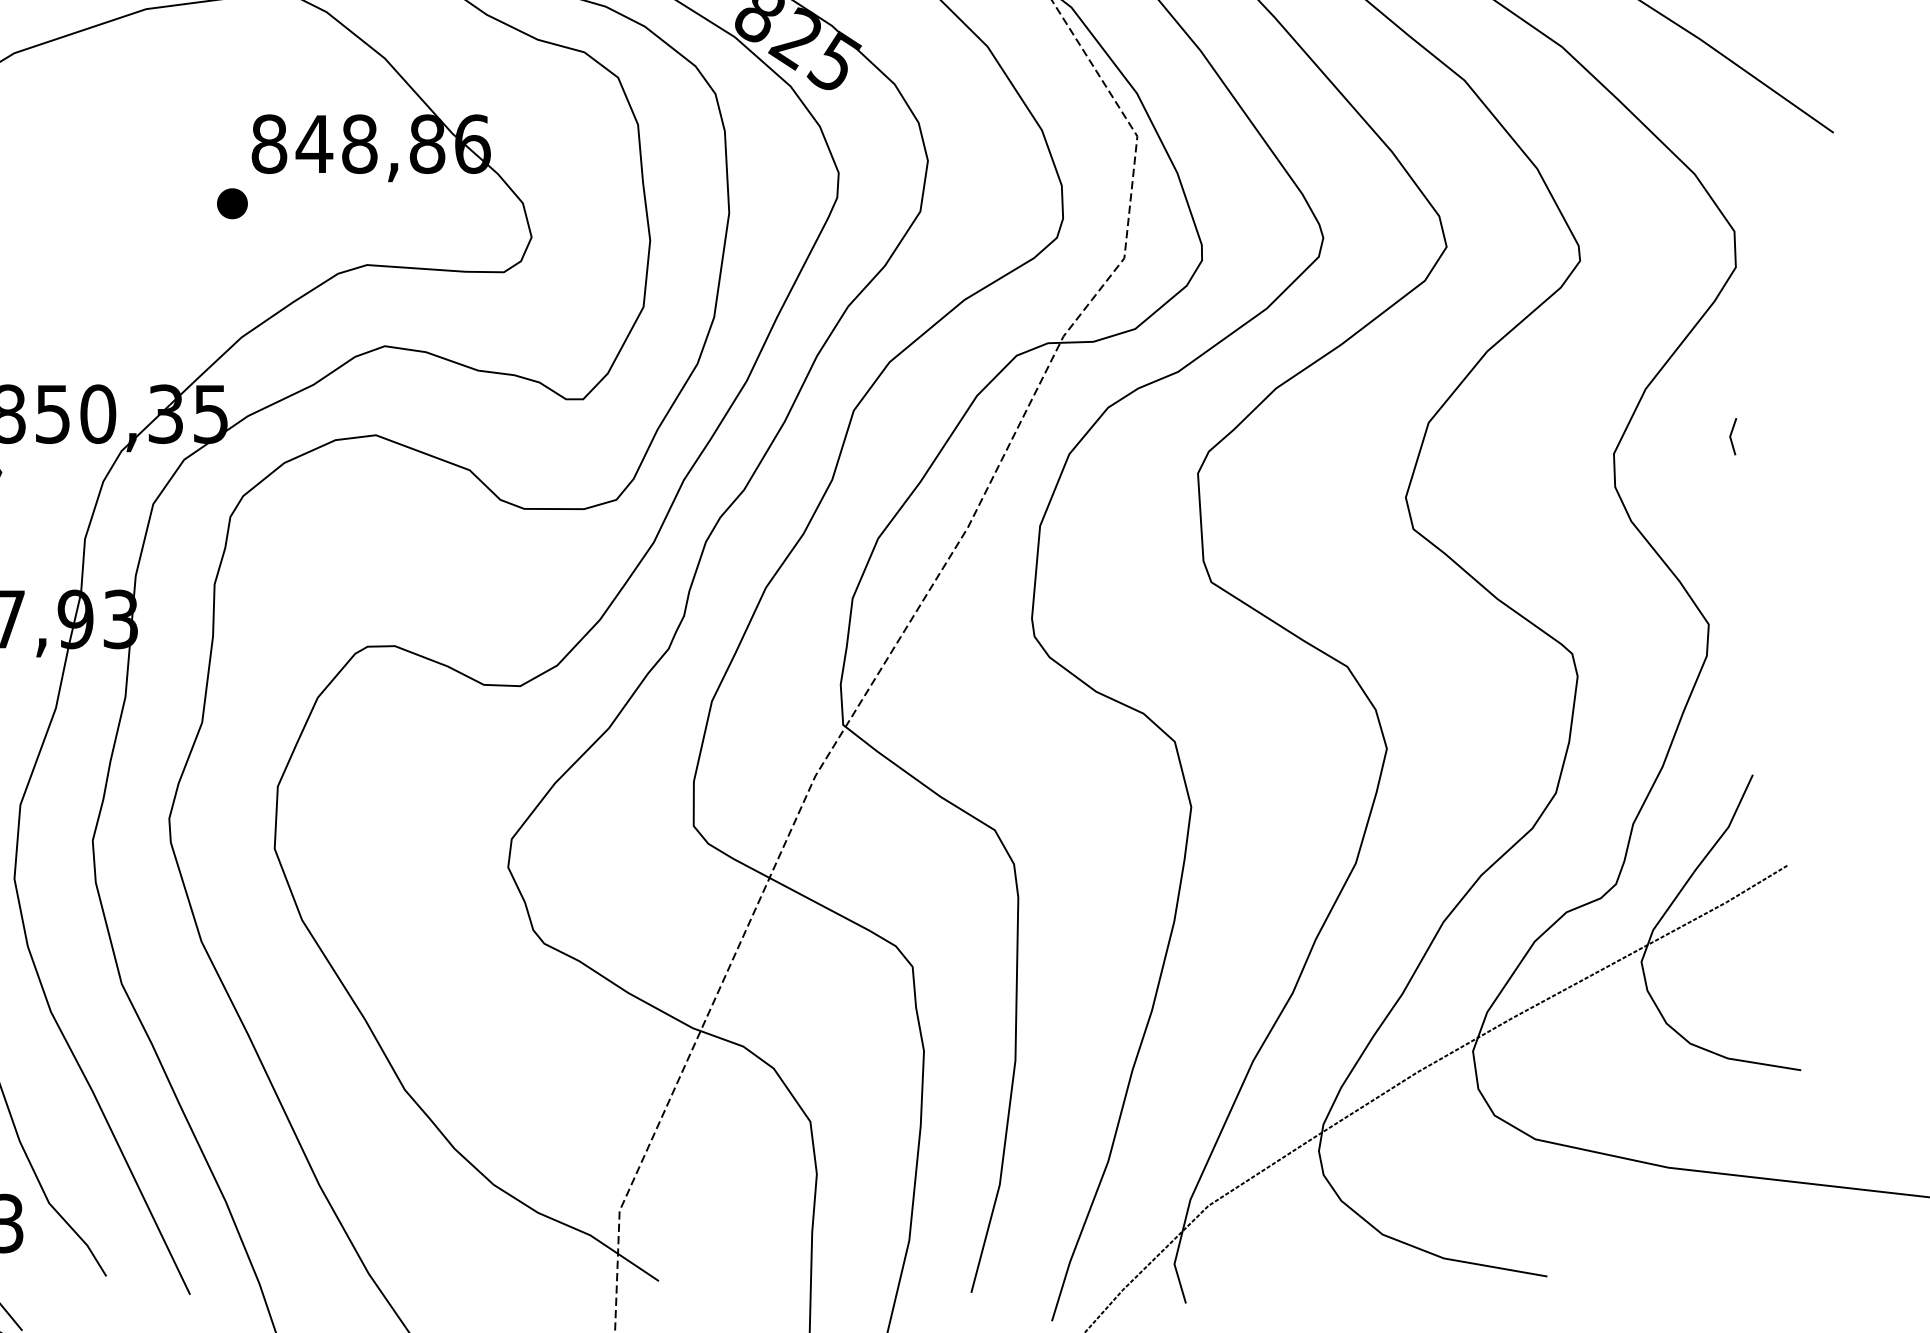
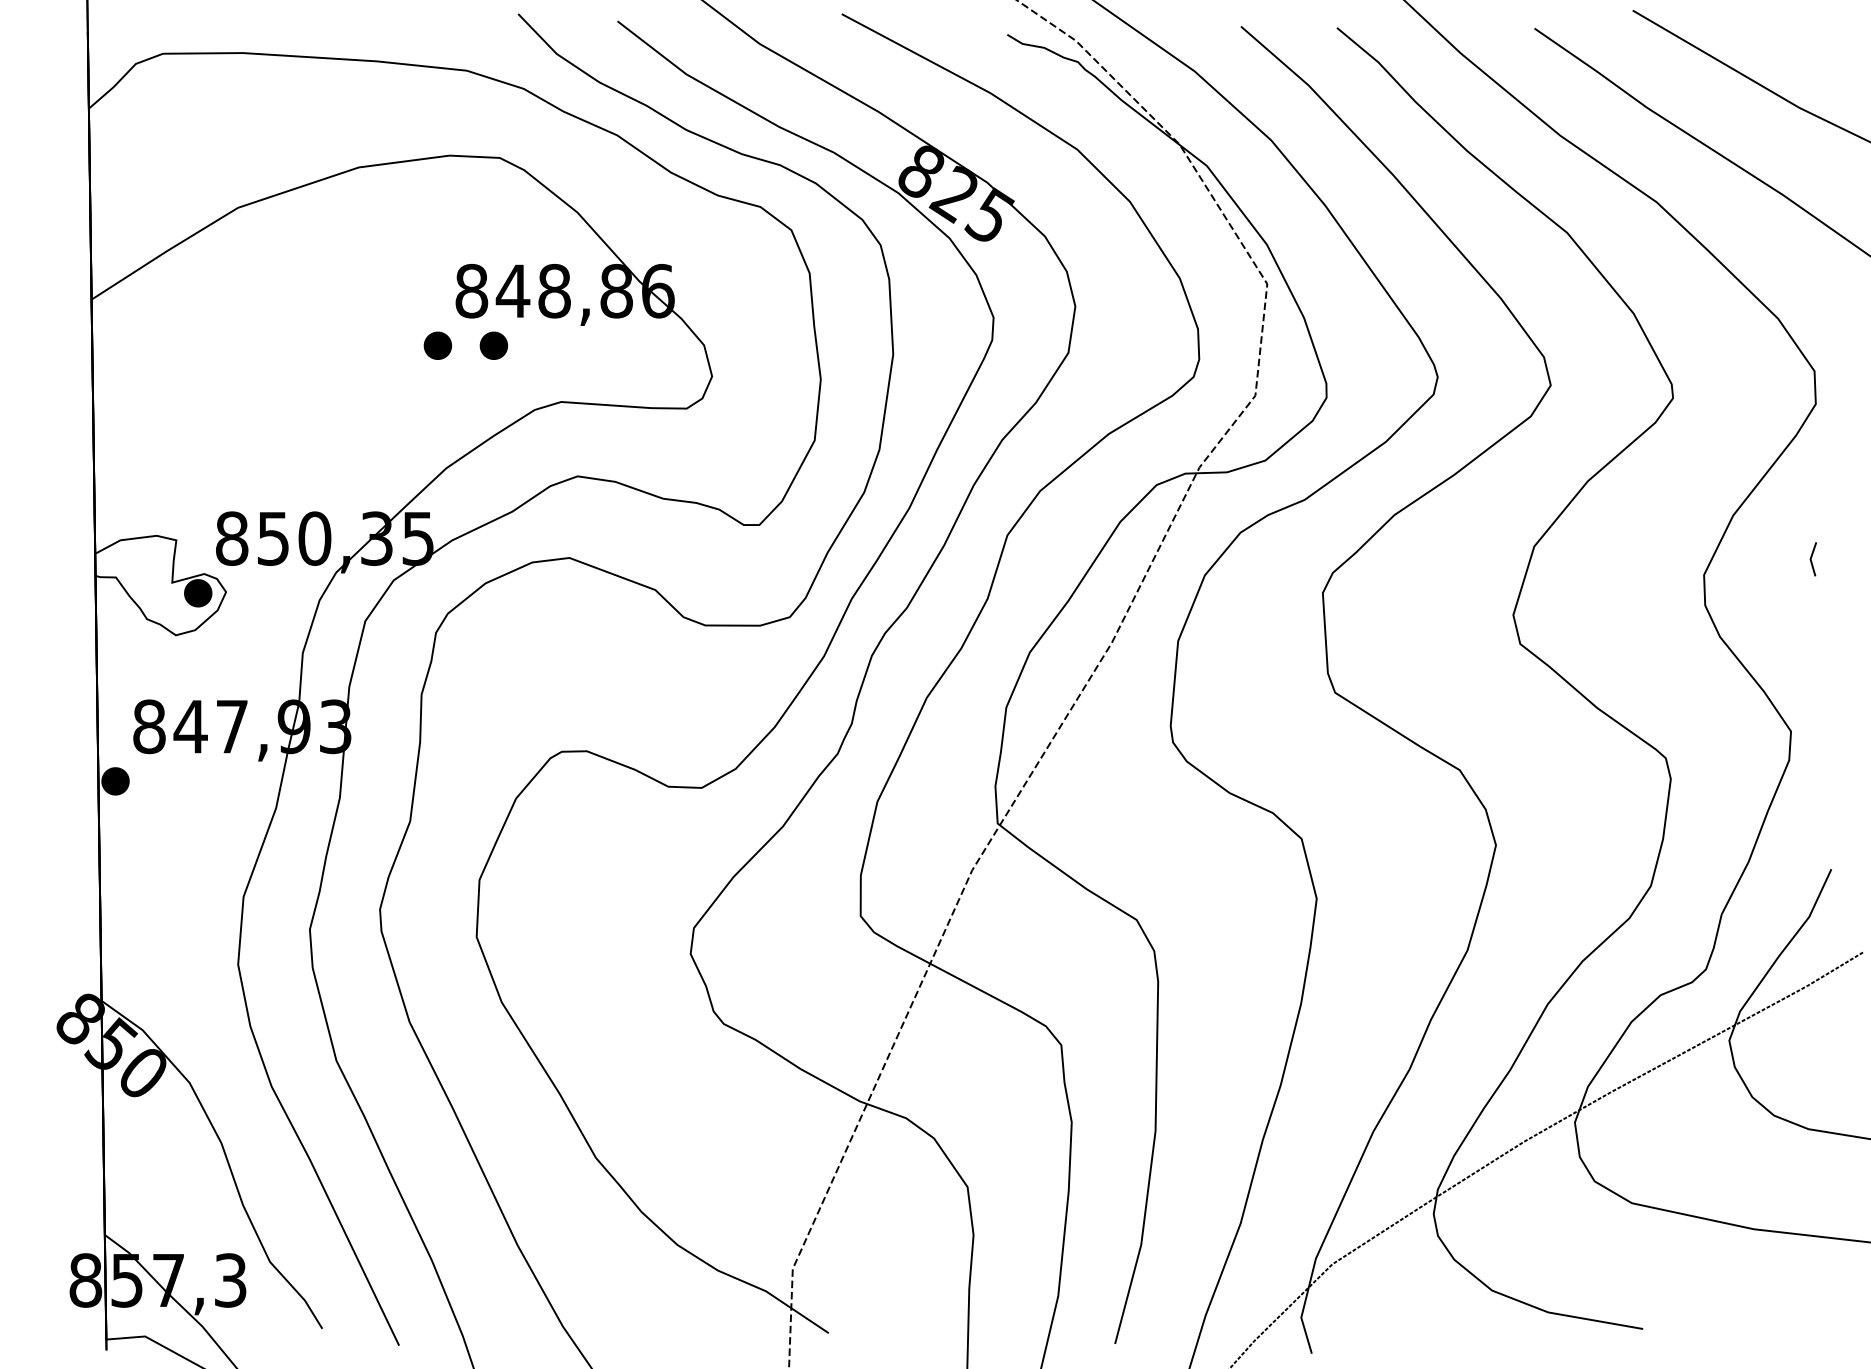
part: (293, 203) -> (493, 345), added

